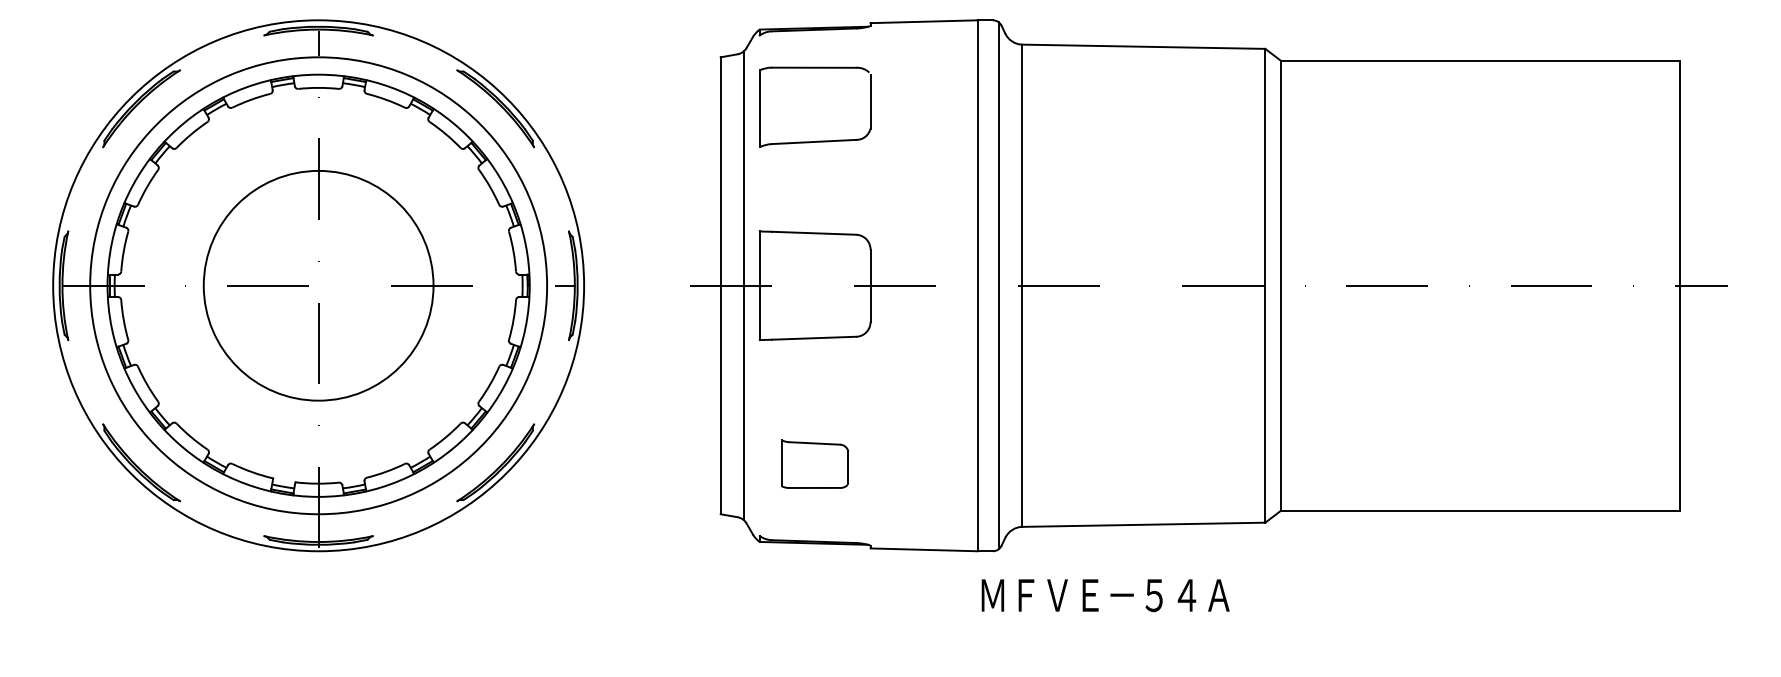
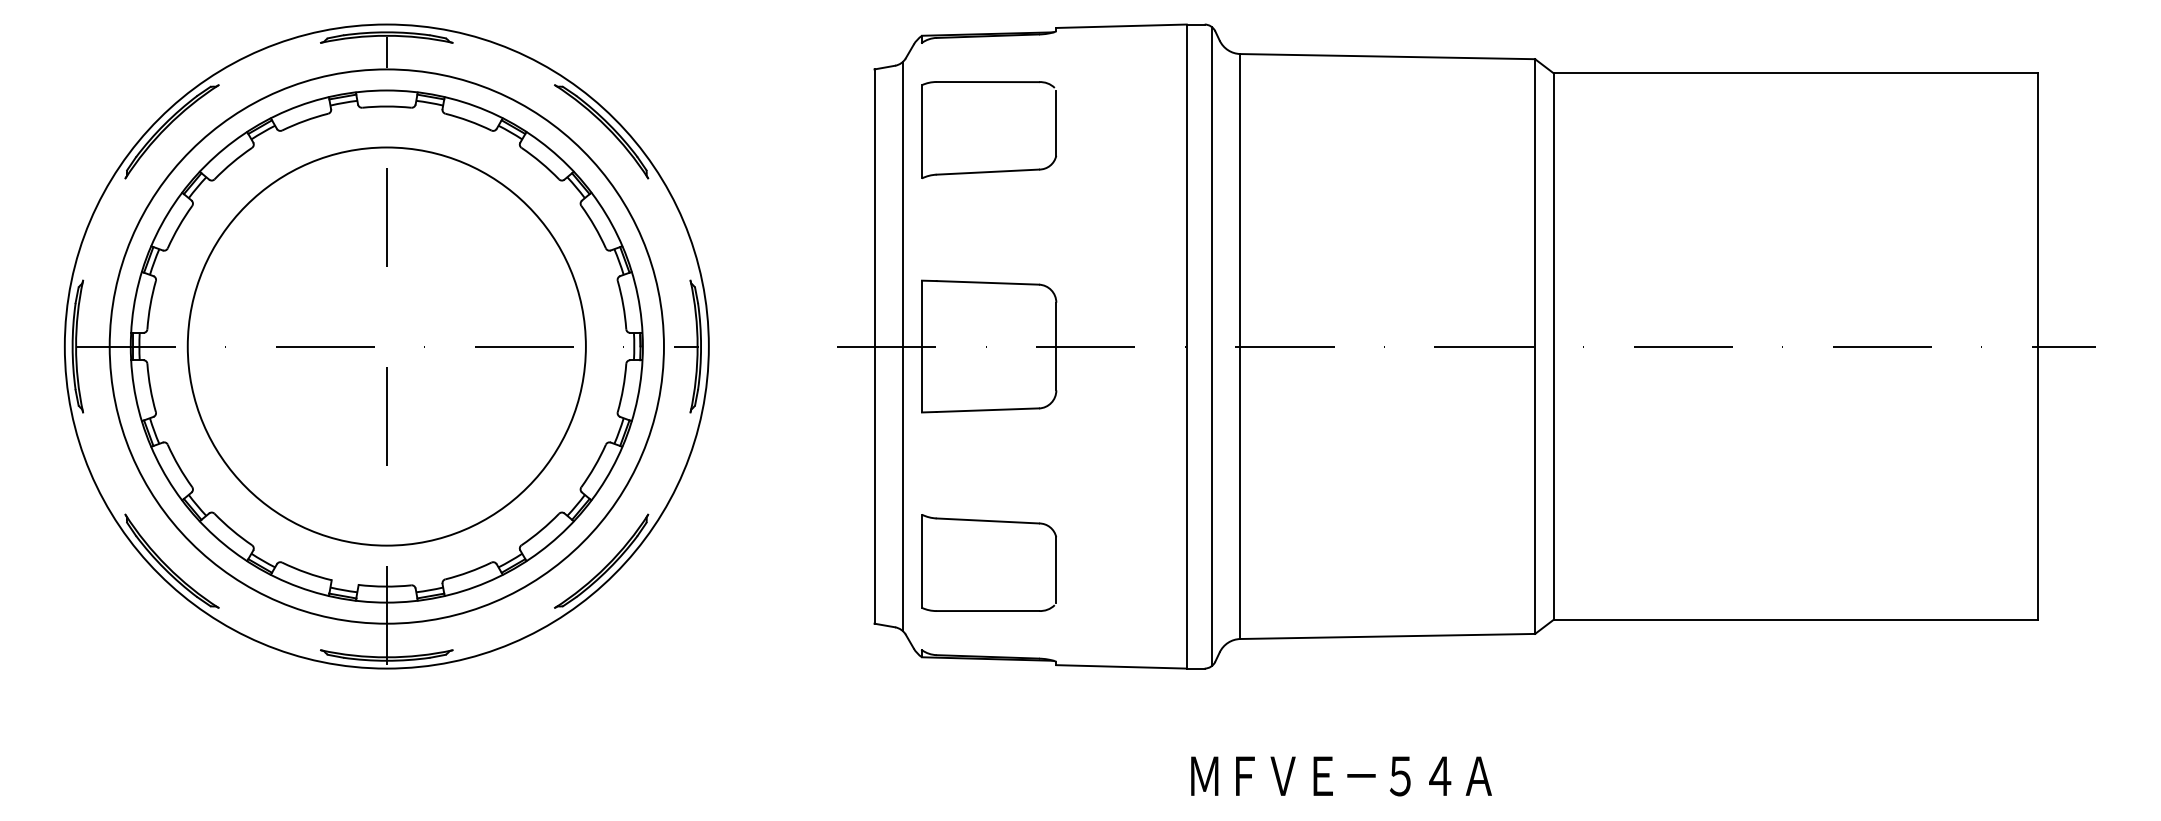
circle: (318, 285) -> (386, 346), size x1.43
part: (814, 463) -> (988, 562), size x1.67
text: (1105, 595) -> (1341, 776), moved

